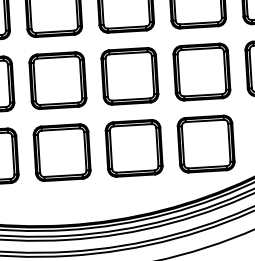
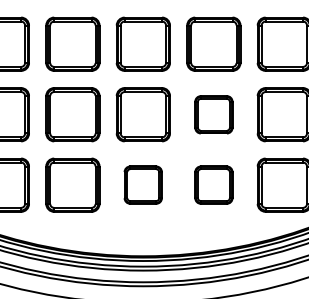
part: (129, 76) -> (213, 114), size x0.7
part: (133, 147) -> (213, 184), size x0.7
part: (61, 151) -> (142, 184), size x0.7

